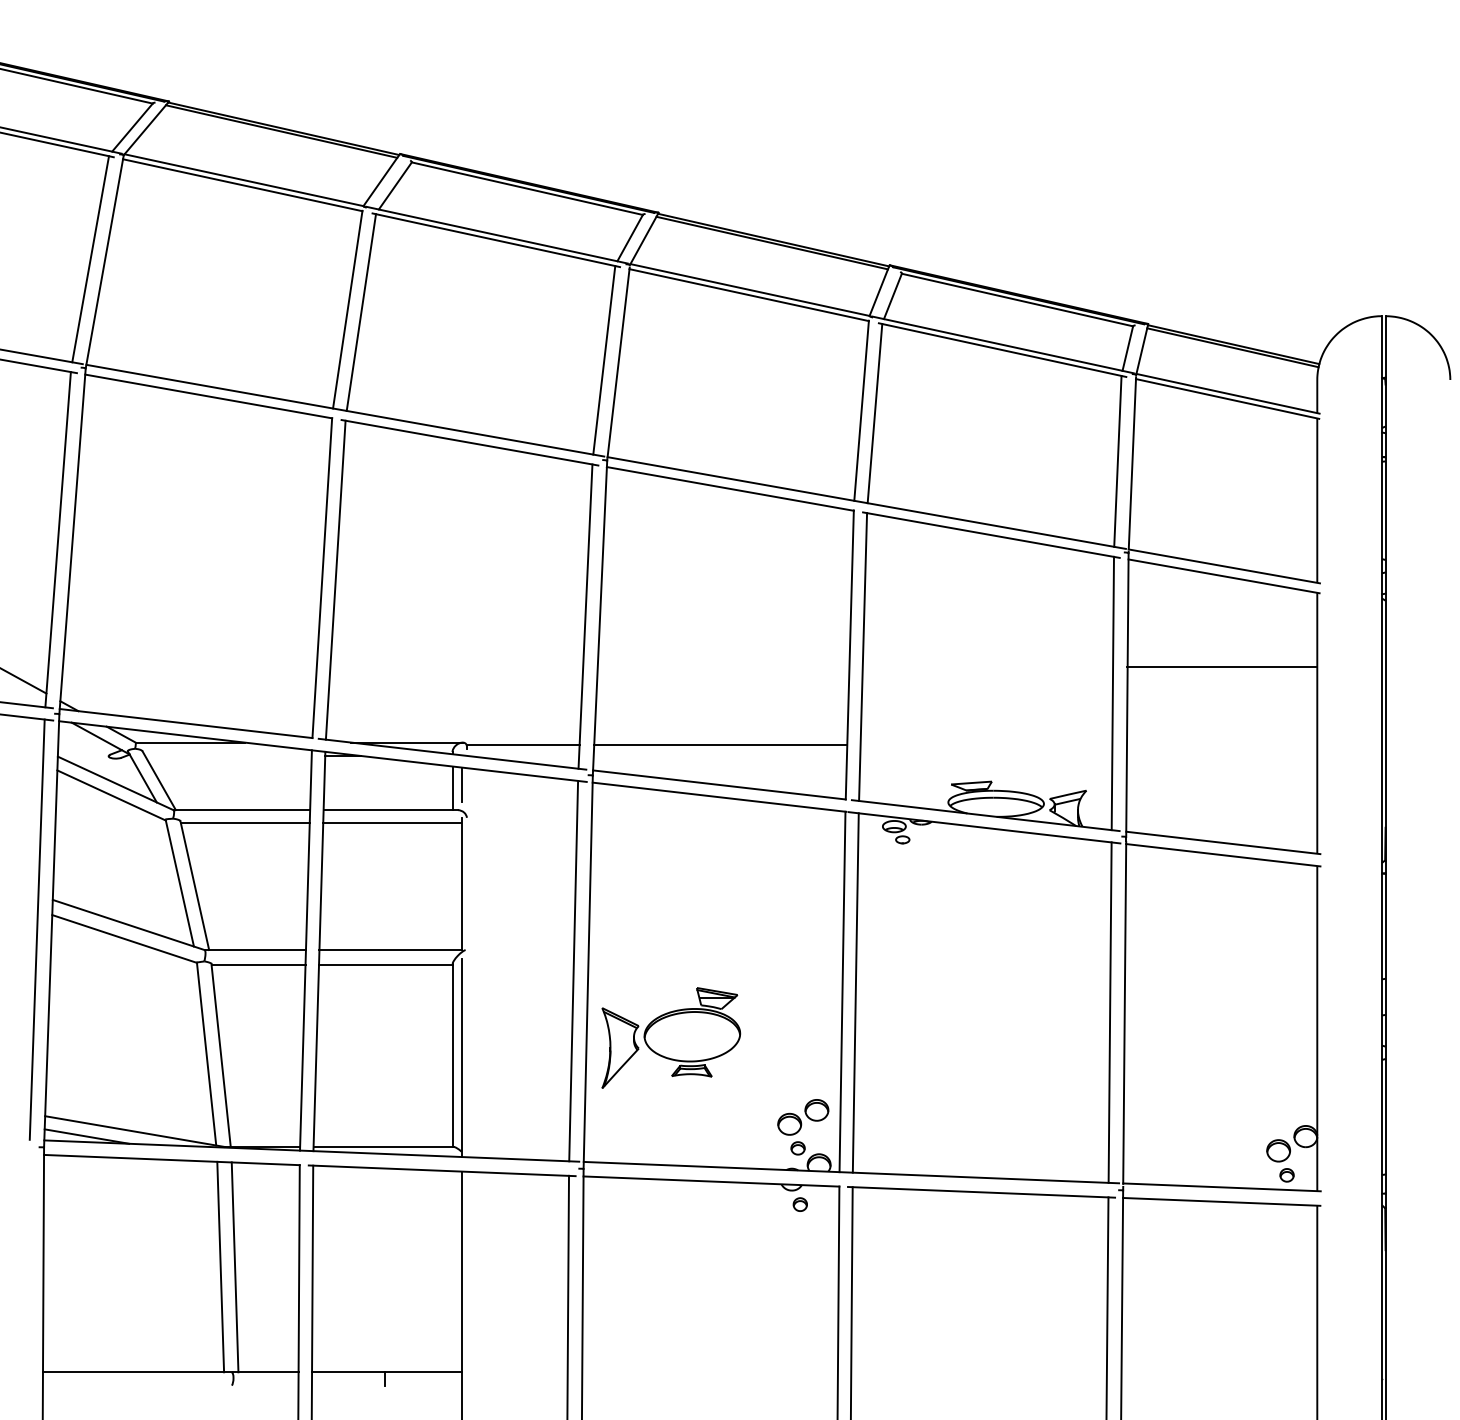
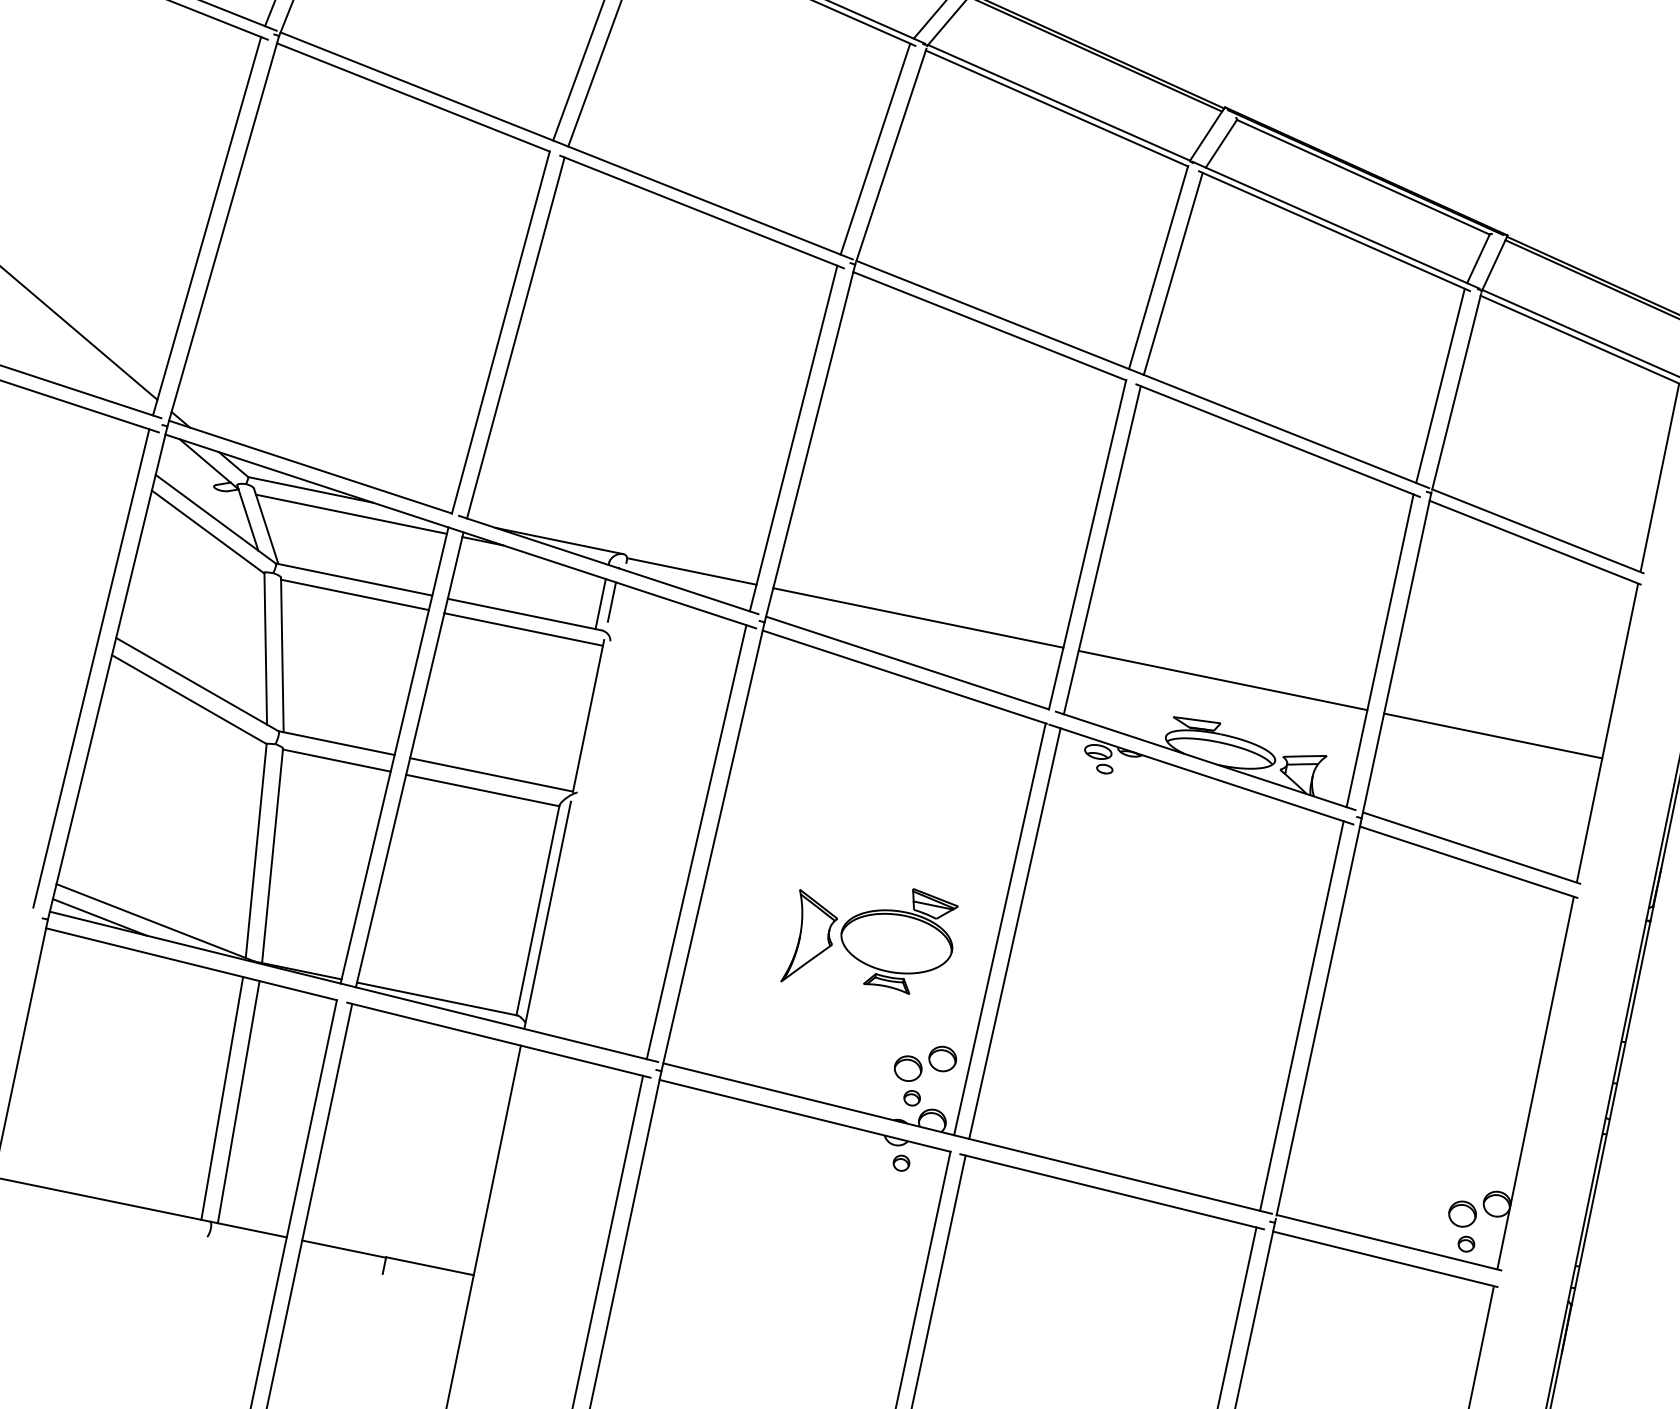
line: (1221, 667) -> (1492, 735), moved
line: (986, 745) -> (1223, 680), added
line: (228, 755) -> (351, 513), added
part: (671, 1037) -> (872, 939), moved

